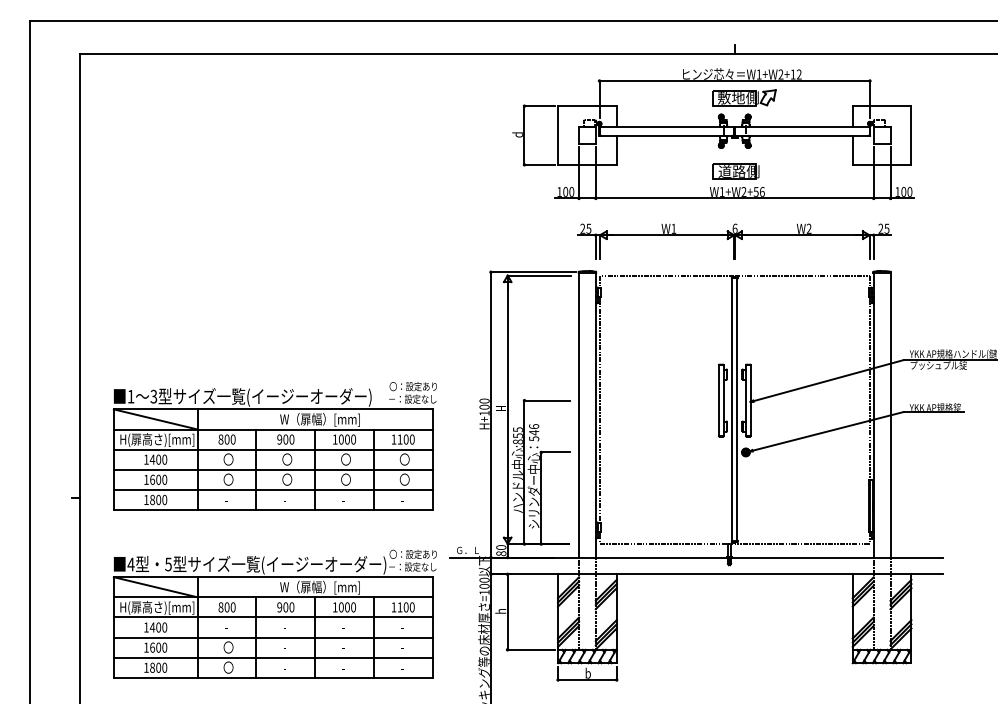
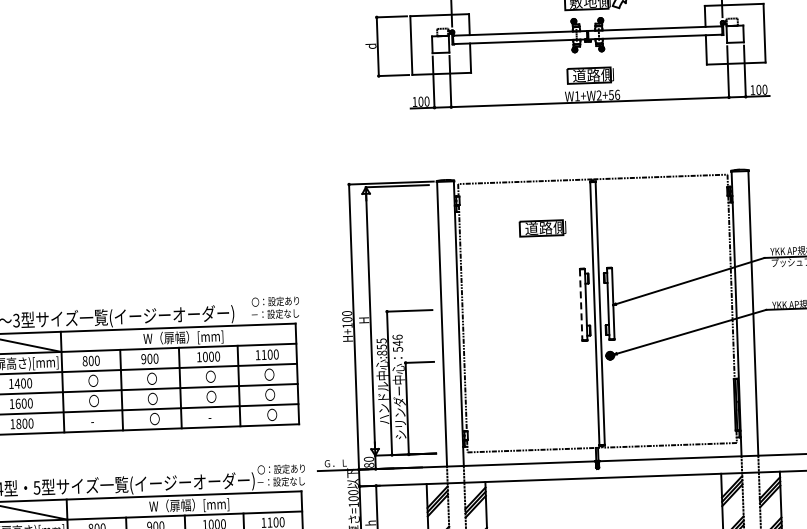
part: (734, 241) -> (591, 145), removed
part: (682, 322) -> (542, 228), added
line: (718, 401) -> (580, 305), solid -> dashed
text: (288, 499) -> (154, 418), - -> 〇
text: (405, 499) -> (271, 414), - -> 〇

